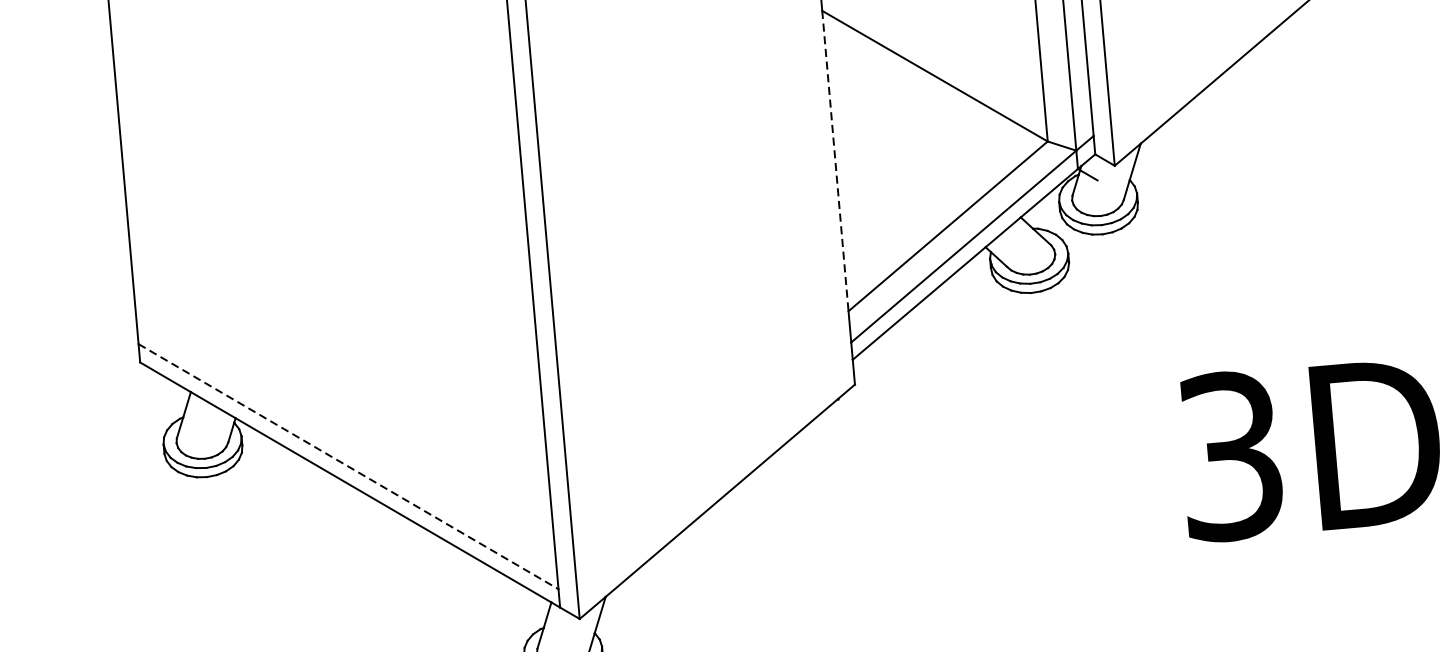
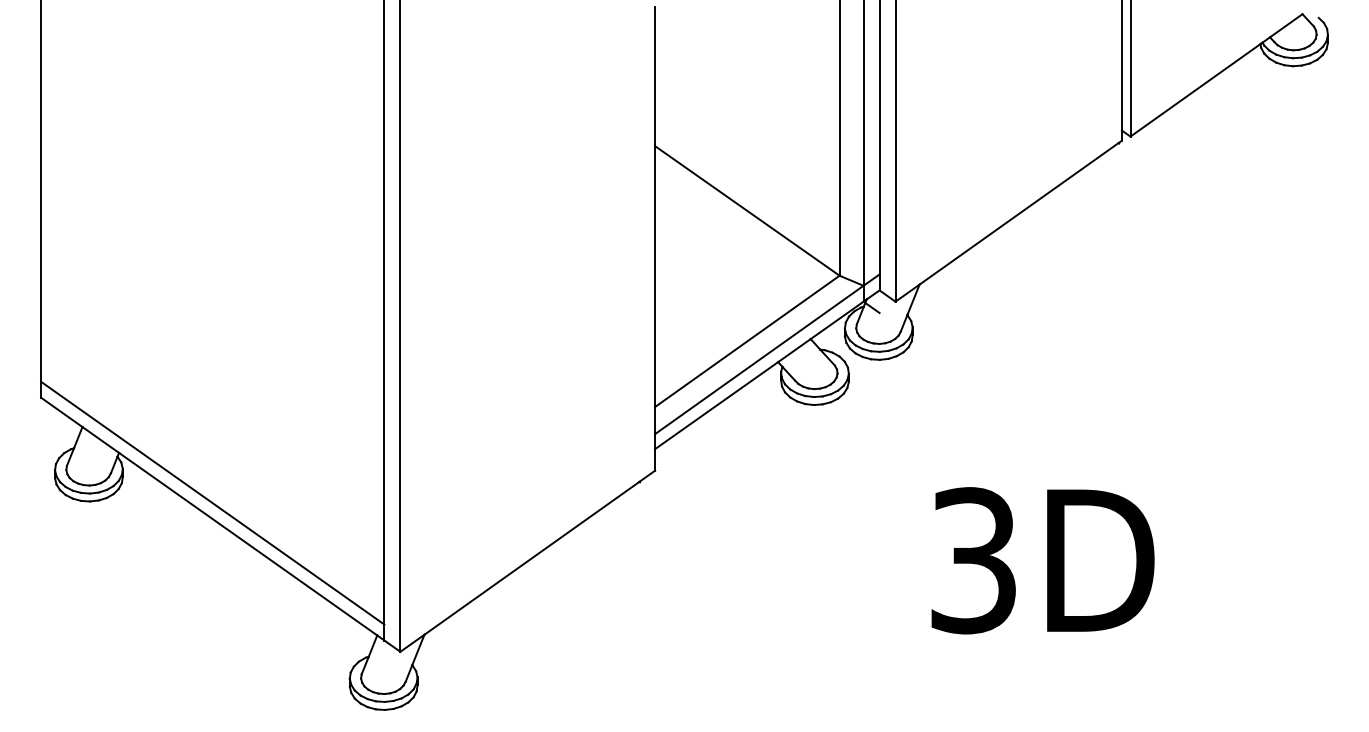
line: (835, 162) -> (655, 277), dashed -> solid
line: (349, 466) -> (213, 503), dashed -> solid

